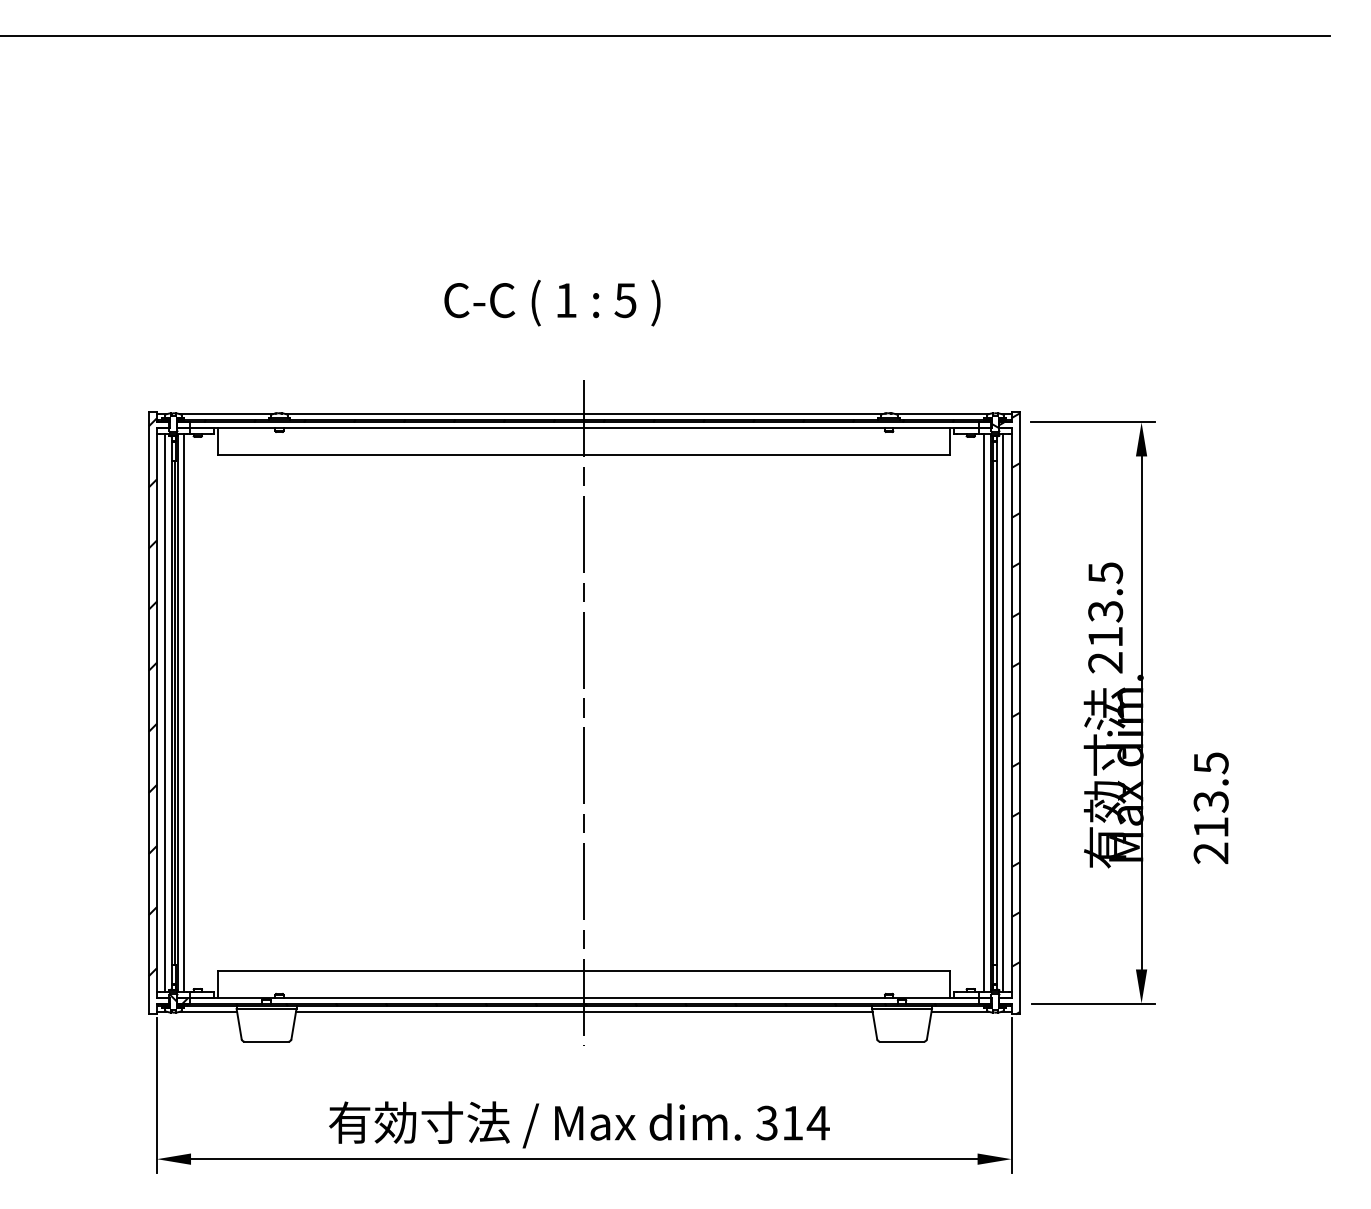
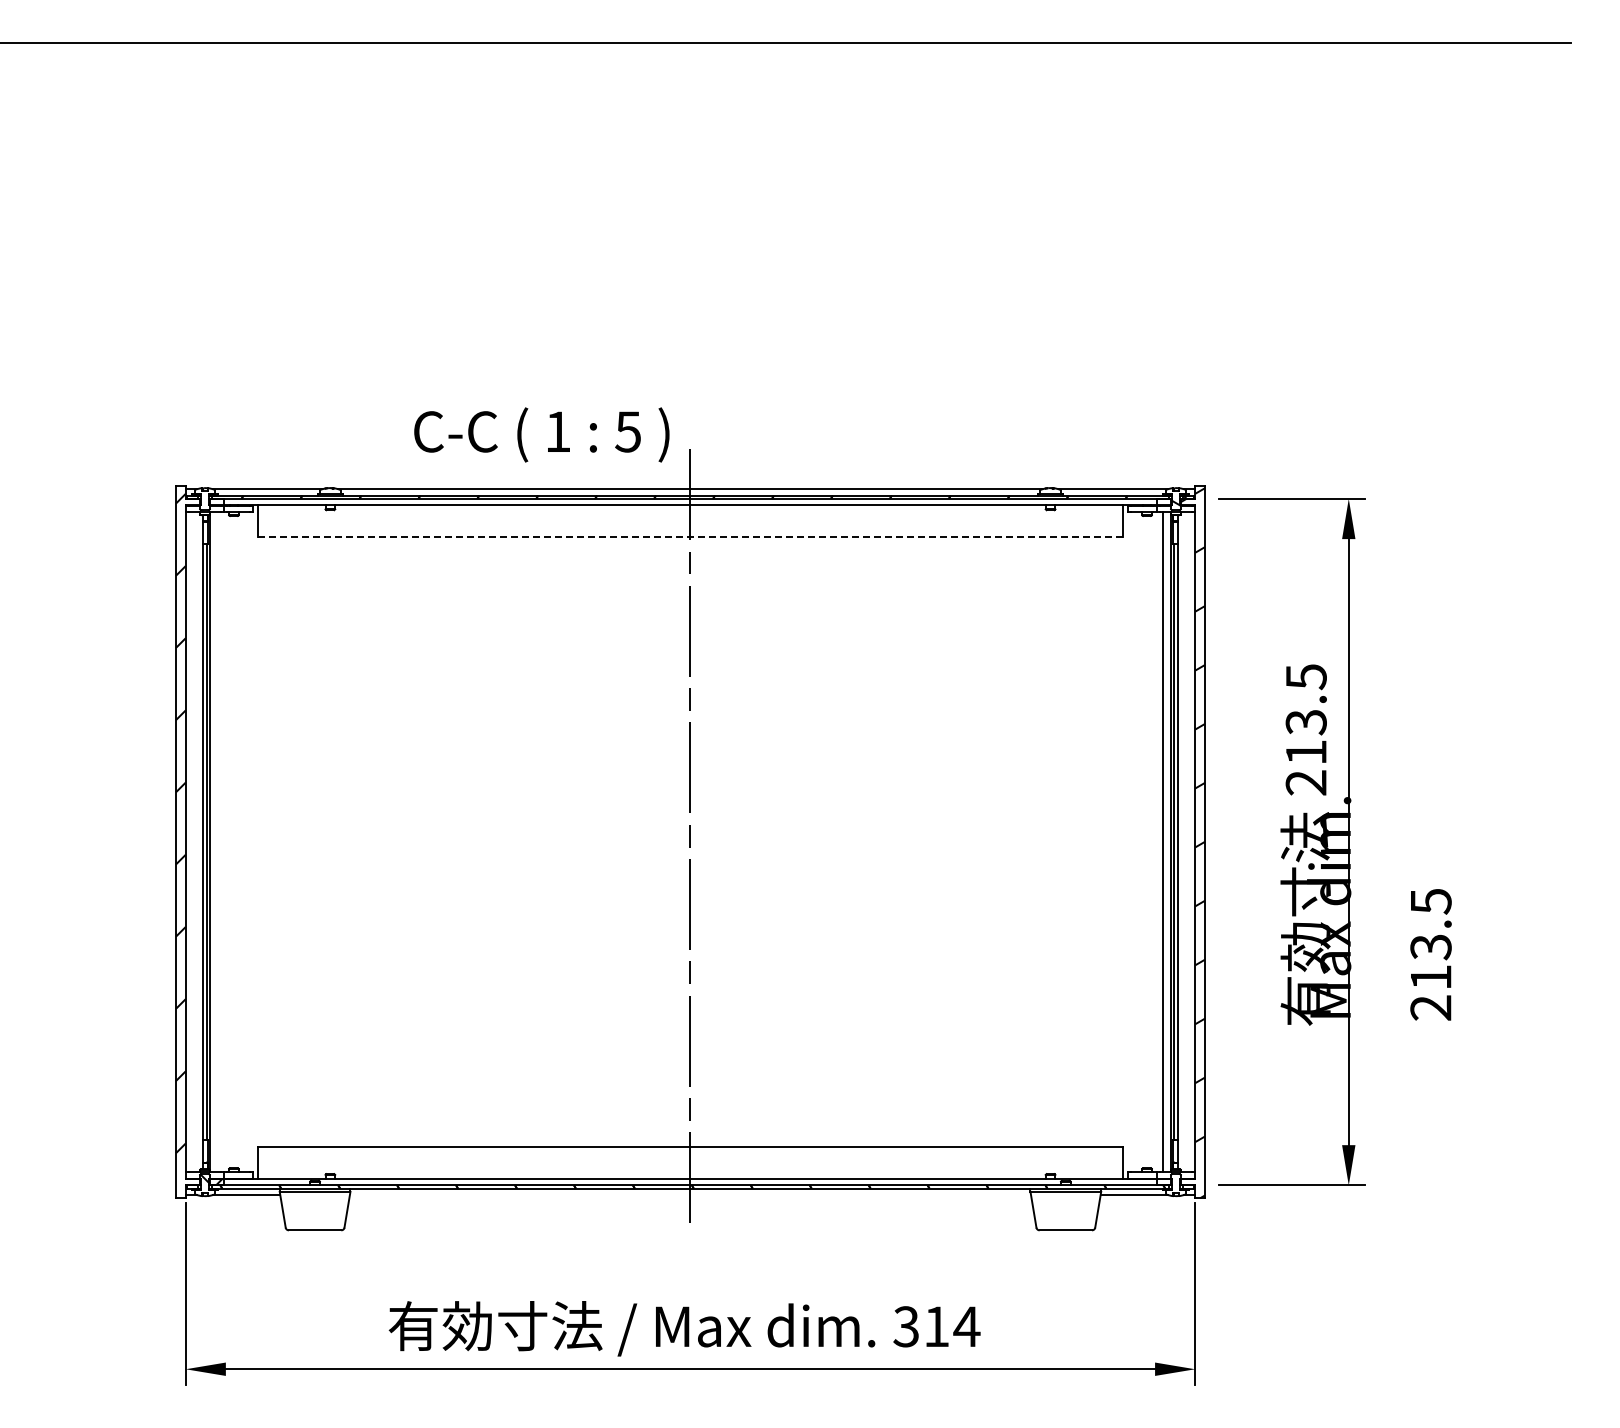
text: (552, 302) -> (541, 434), moved
line: (583, 455) -> (689, 537), solid -> dashed
line: (165, 713) -> (195, 842), removed
line: (183, 713) -> (217, 842), removed
line: (1003, 713) -> (1185, 842), removed
line: (584, 1012) -> (690, 1195), removed

